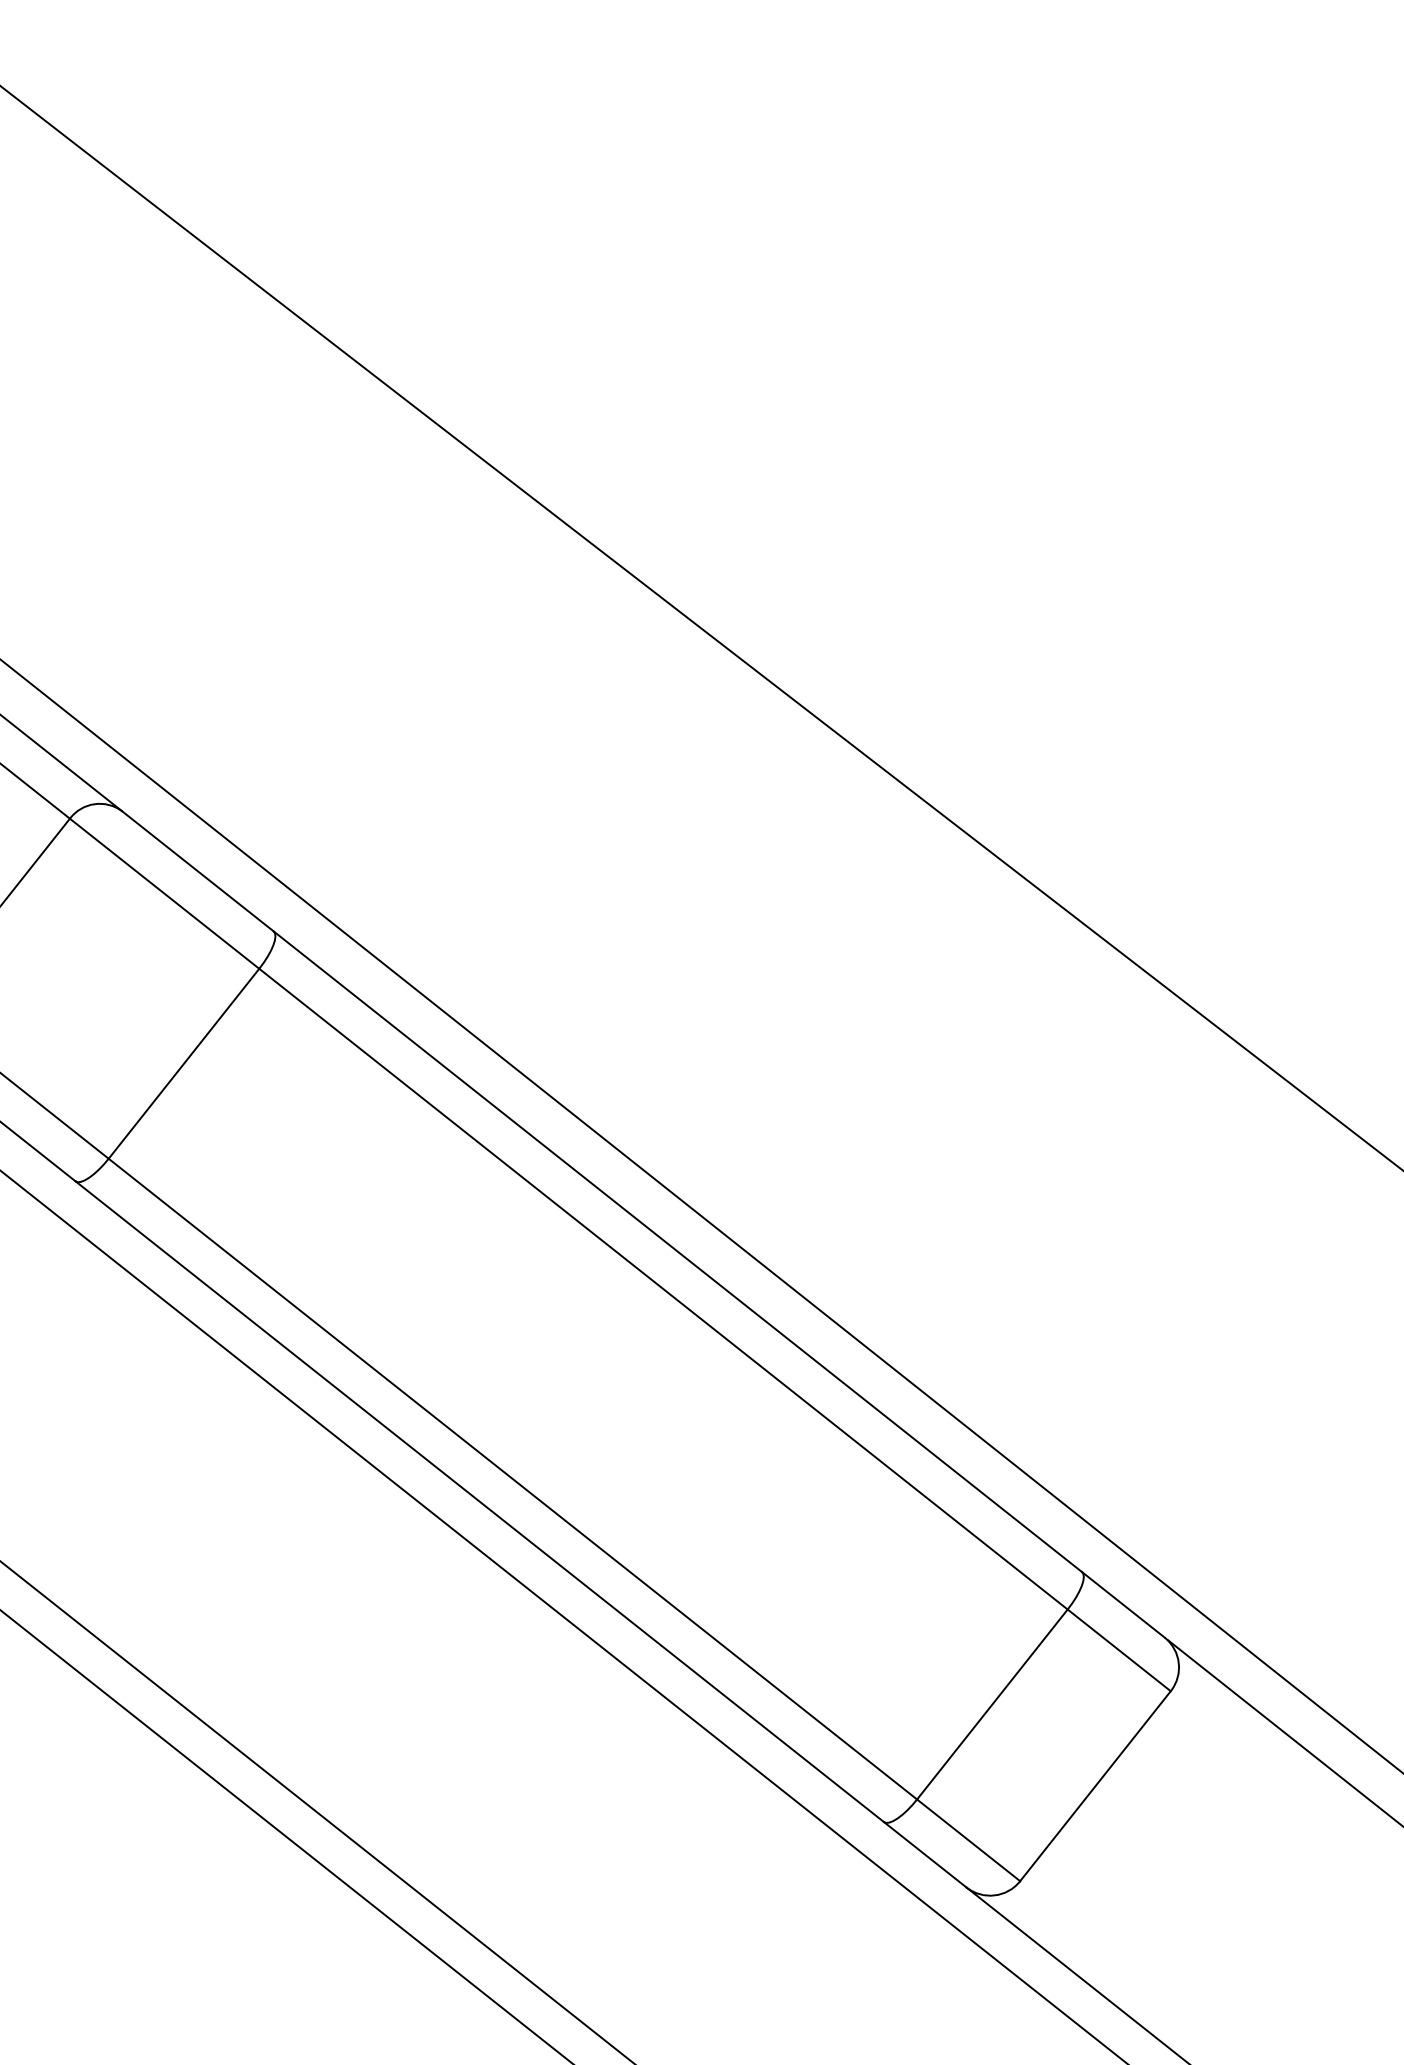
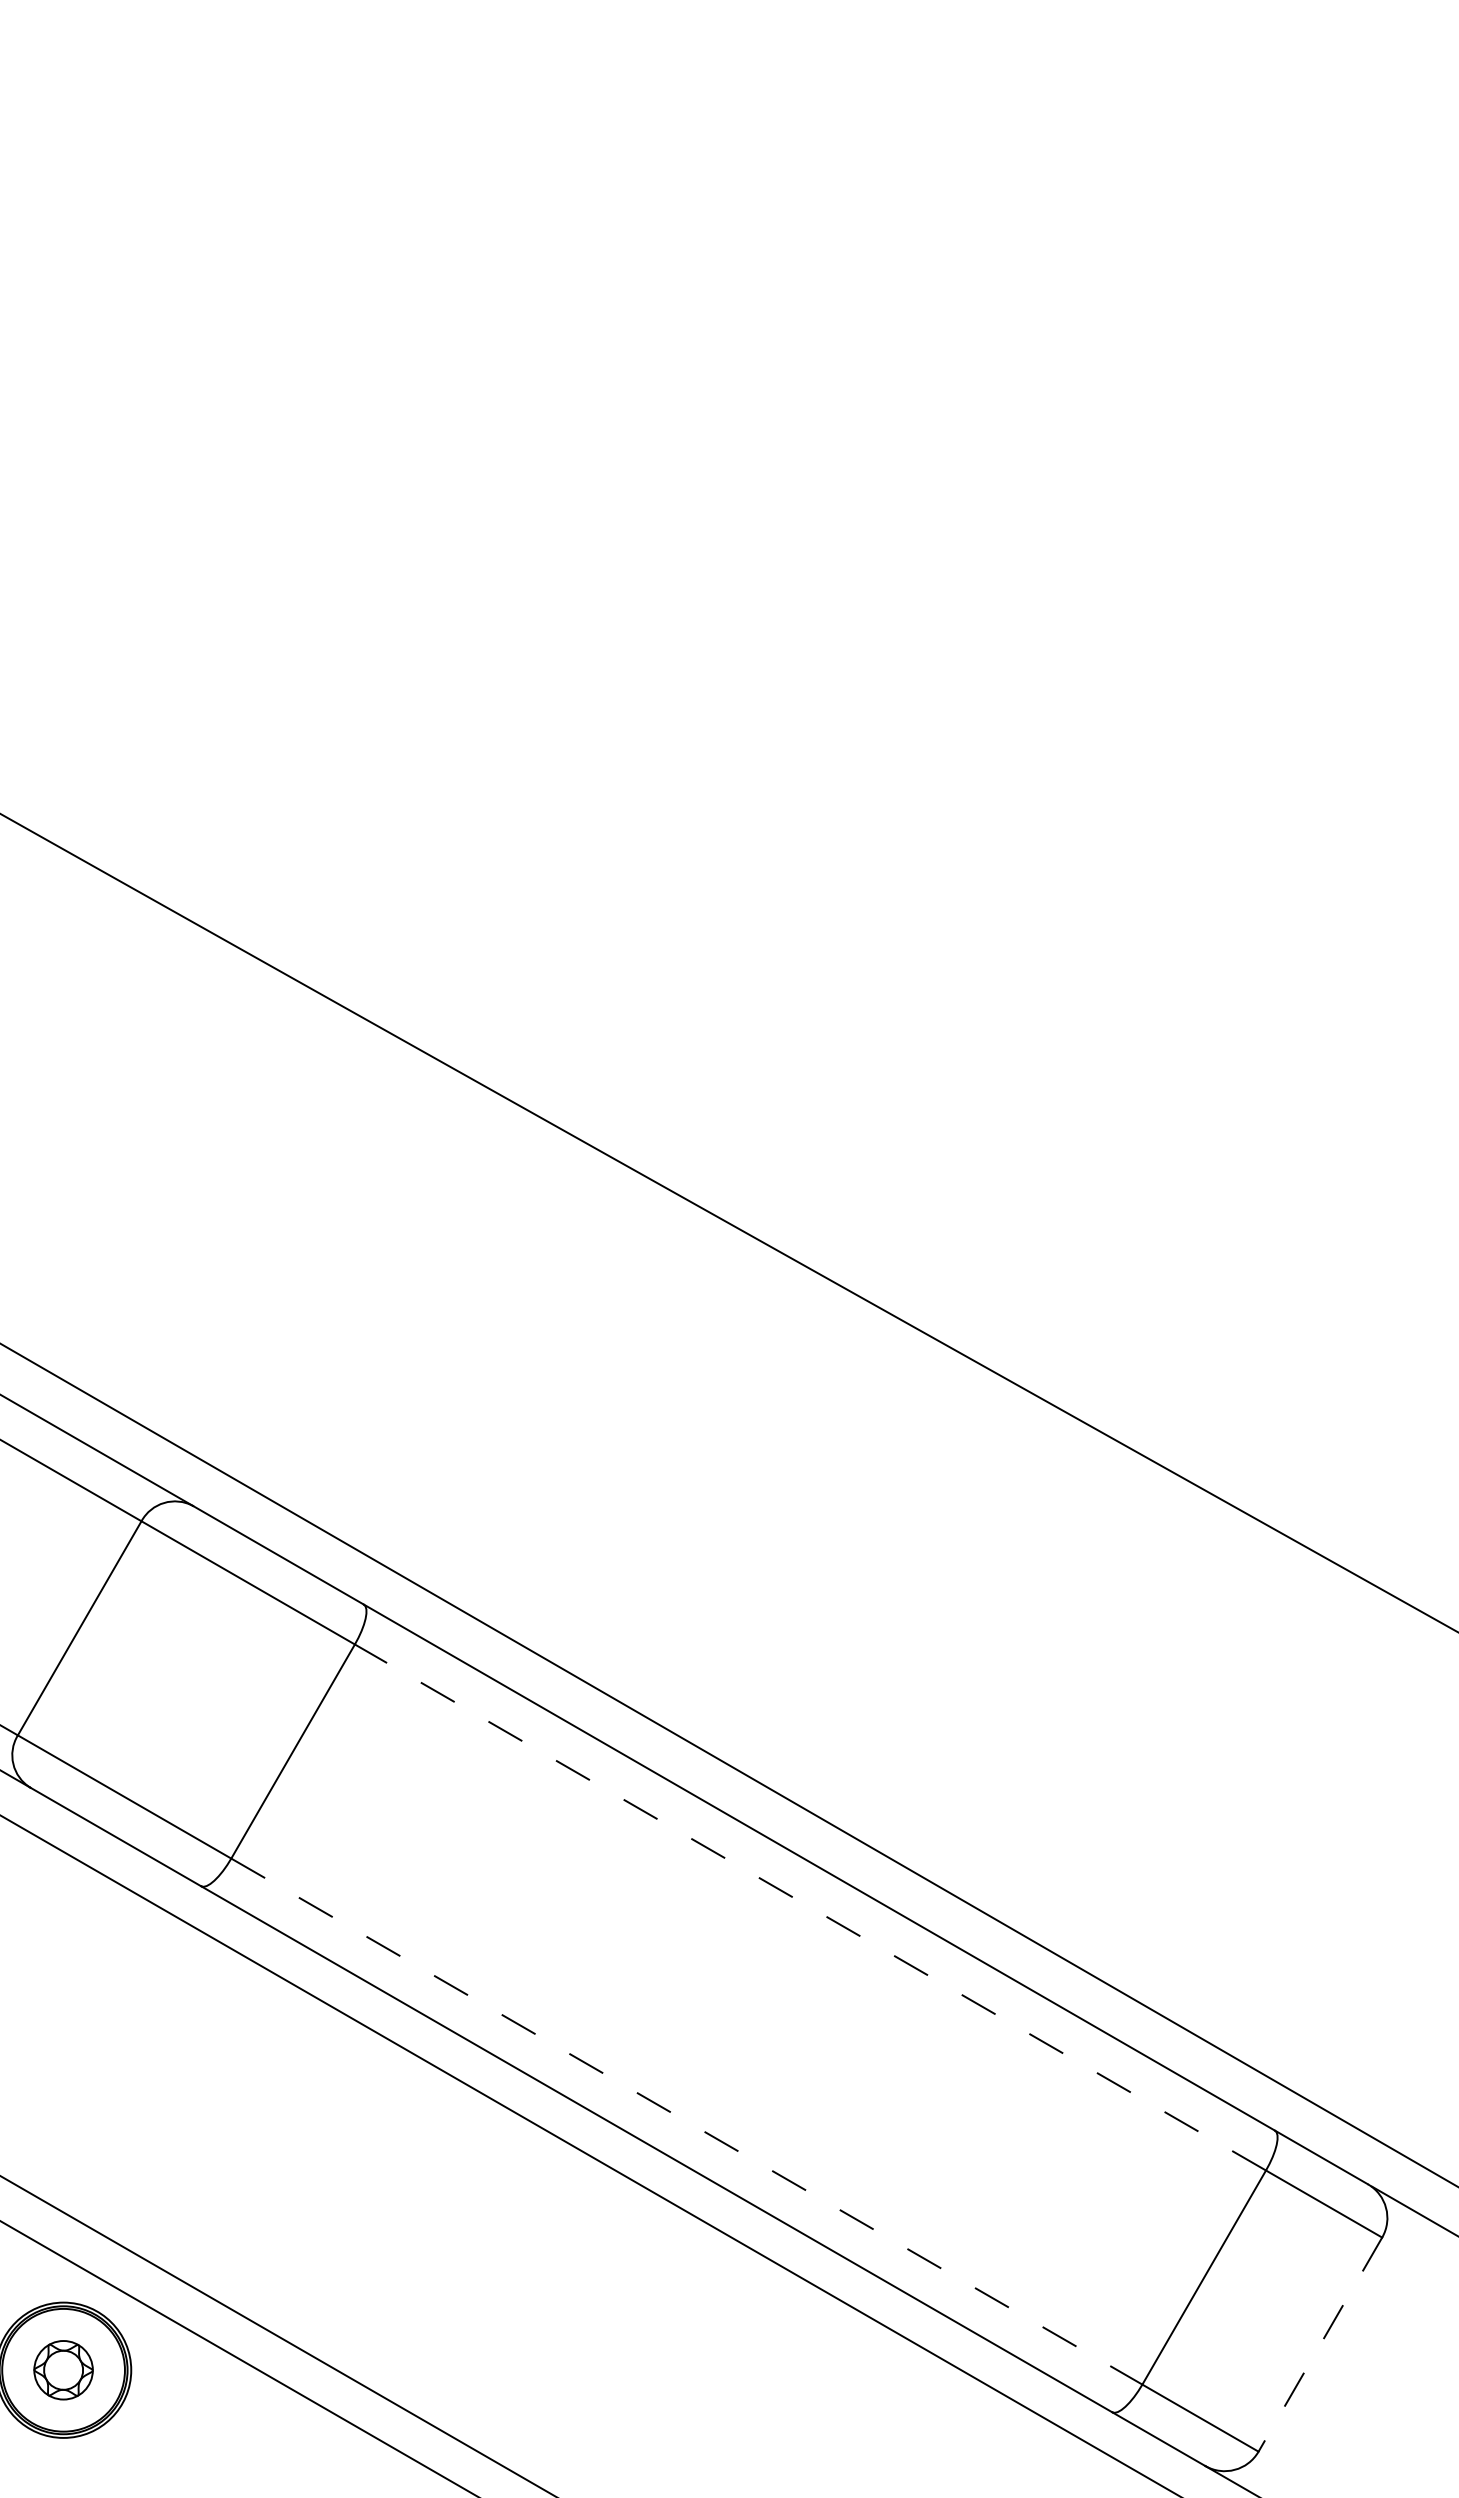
line: (663, 1289) -> (810, 1907), solid -> dashed
line: (513, 1479) -> (687, 2121), solid -> dashed
line: (1095, 1786) -> (1320, 2344), solid -> dashed

